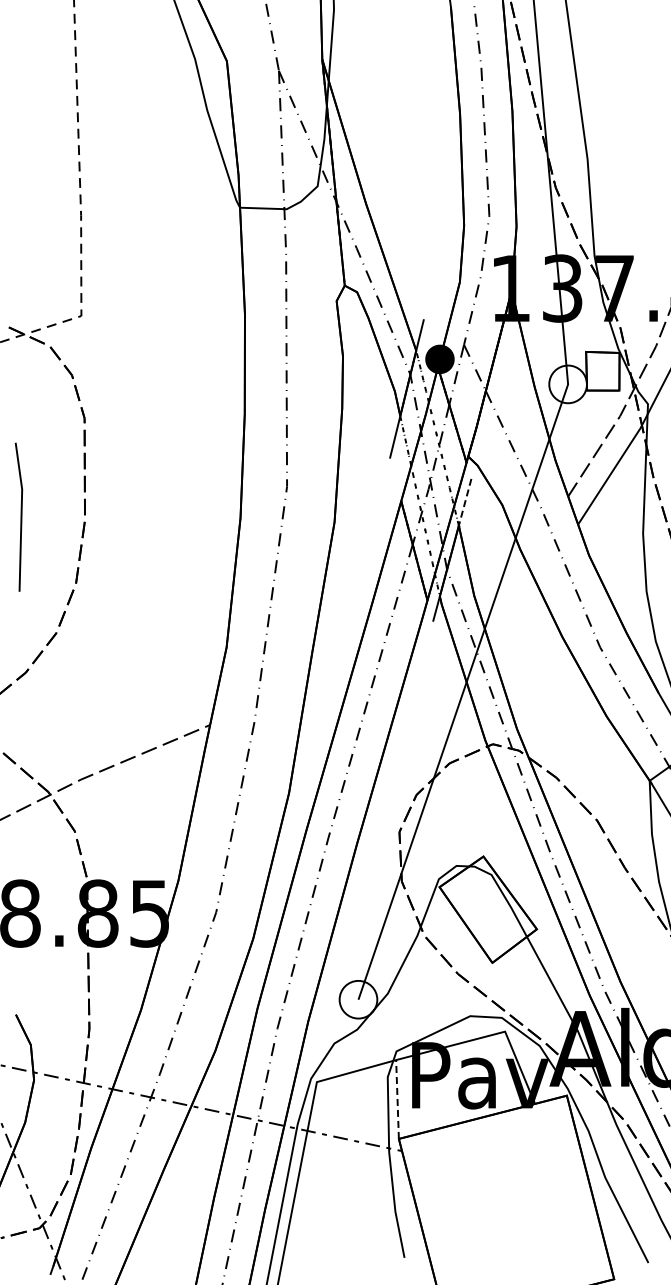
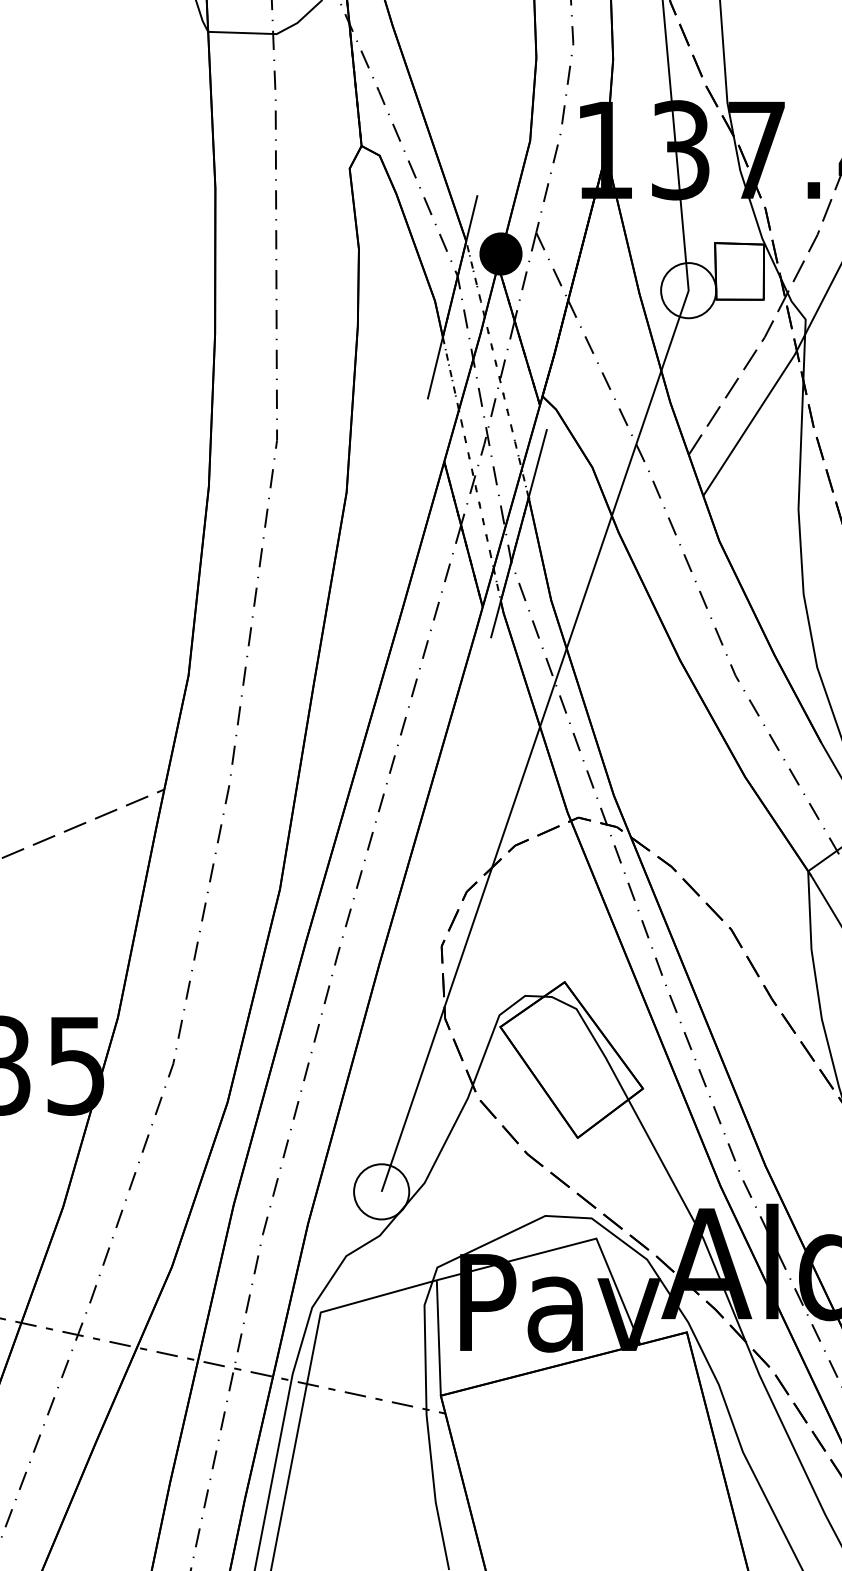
line: (465, 502) -> (538, 463), dashed -> solid
line: (397, 1099) -> (438, 1337), dashed -> solid

